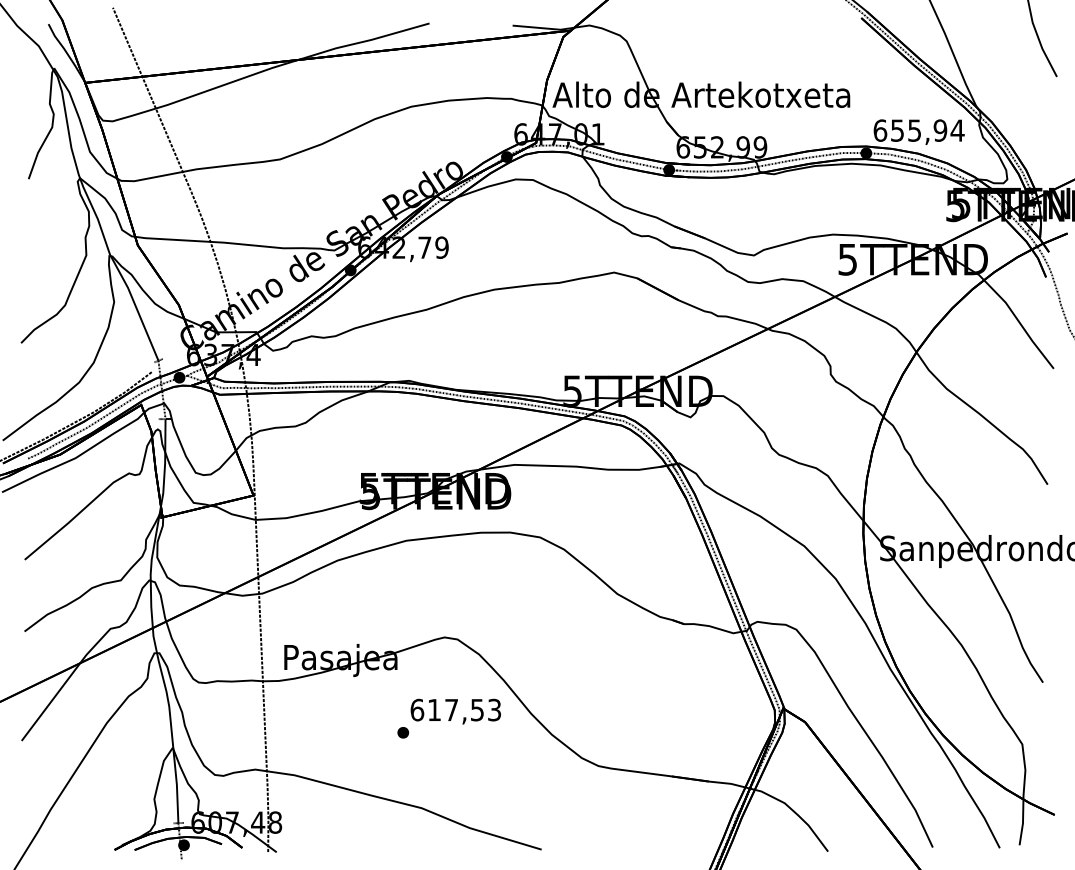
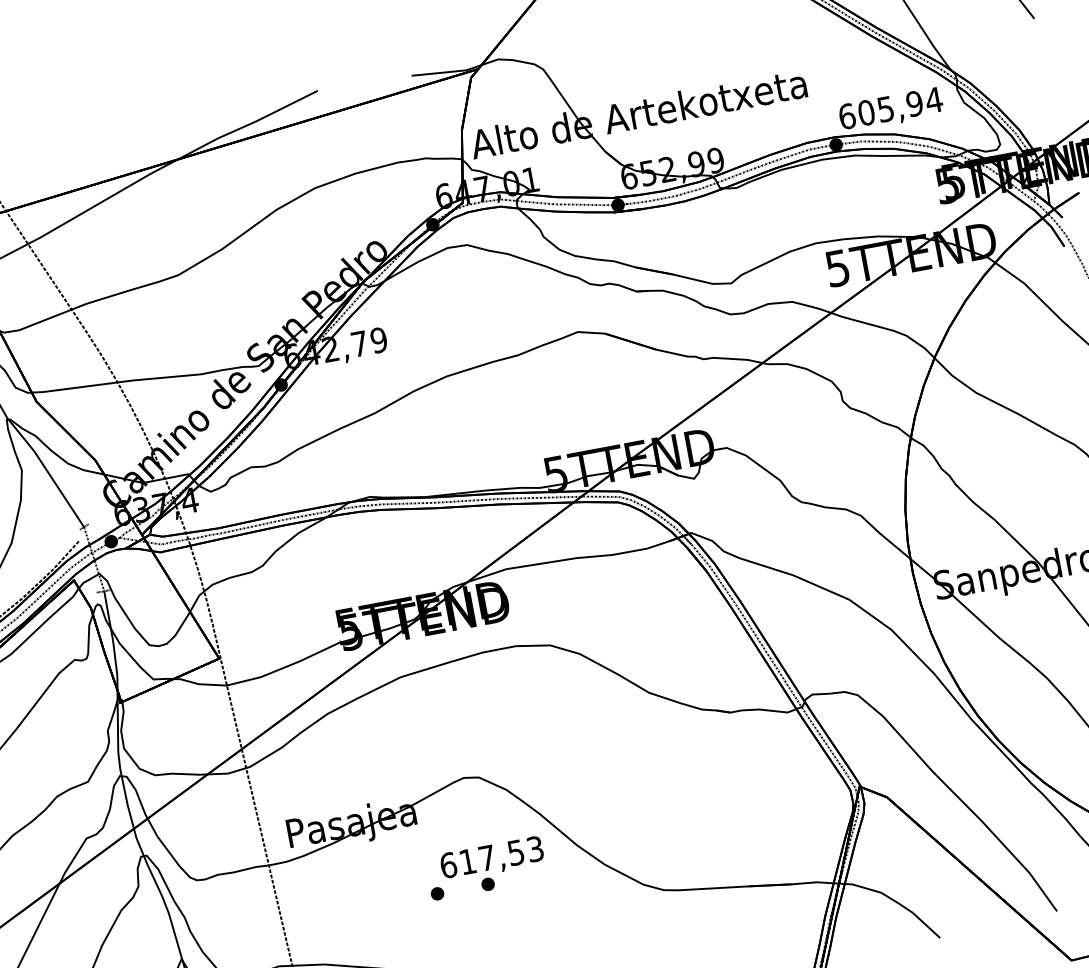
text: (897, 130) -> (866, 112), 655,94 -> 605,94
part: (448, 732) -> (488, 883), added

